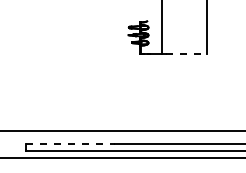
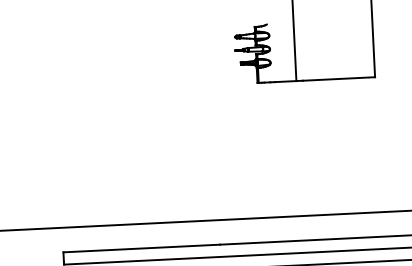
line: (187, 54) -> (340, 79), dashed -> solid
line: (70, 144) -> (141, 248), dashed -> solid

